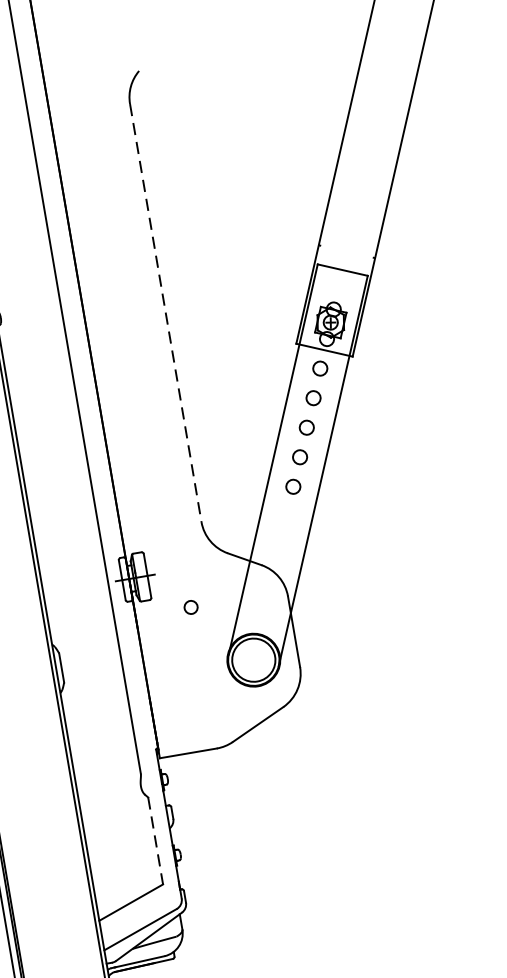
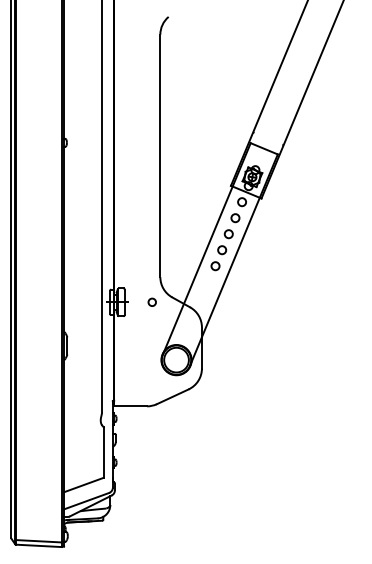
line: (166, 313) -> (160, 156), dashed -> solid
circle: (189, 606) -> (151, 301), moved
line: (155, 842) -> (103, 453), dashed -> solid

